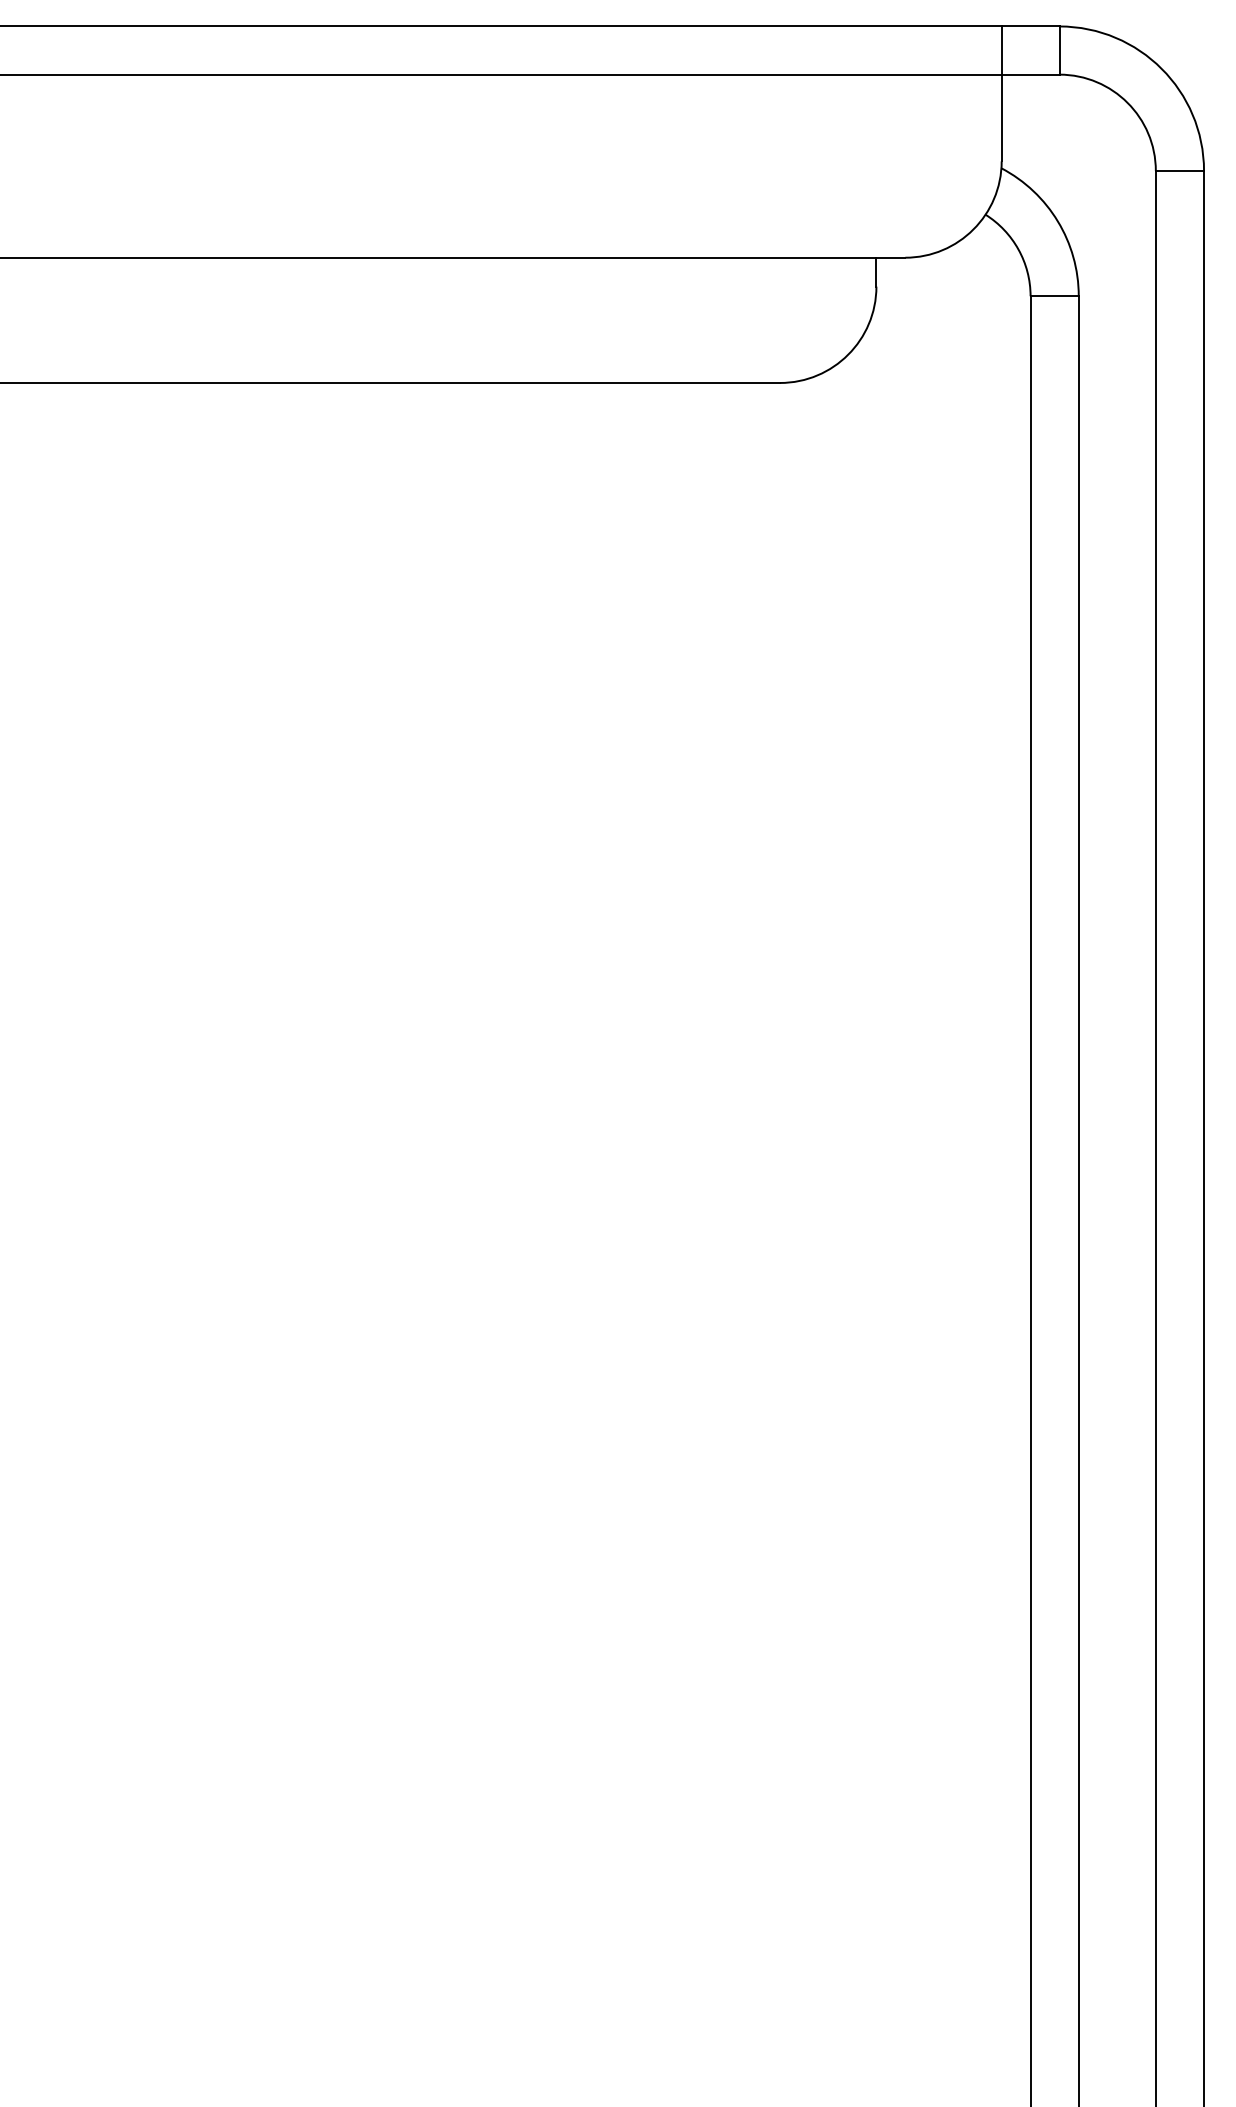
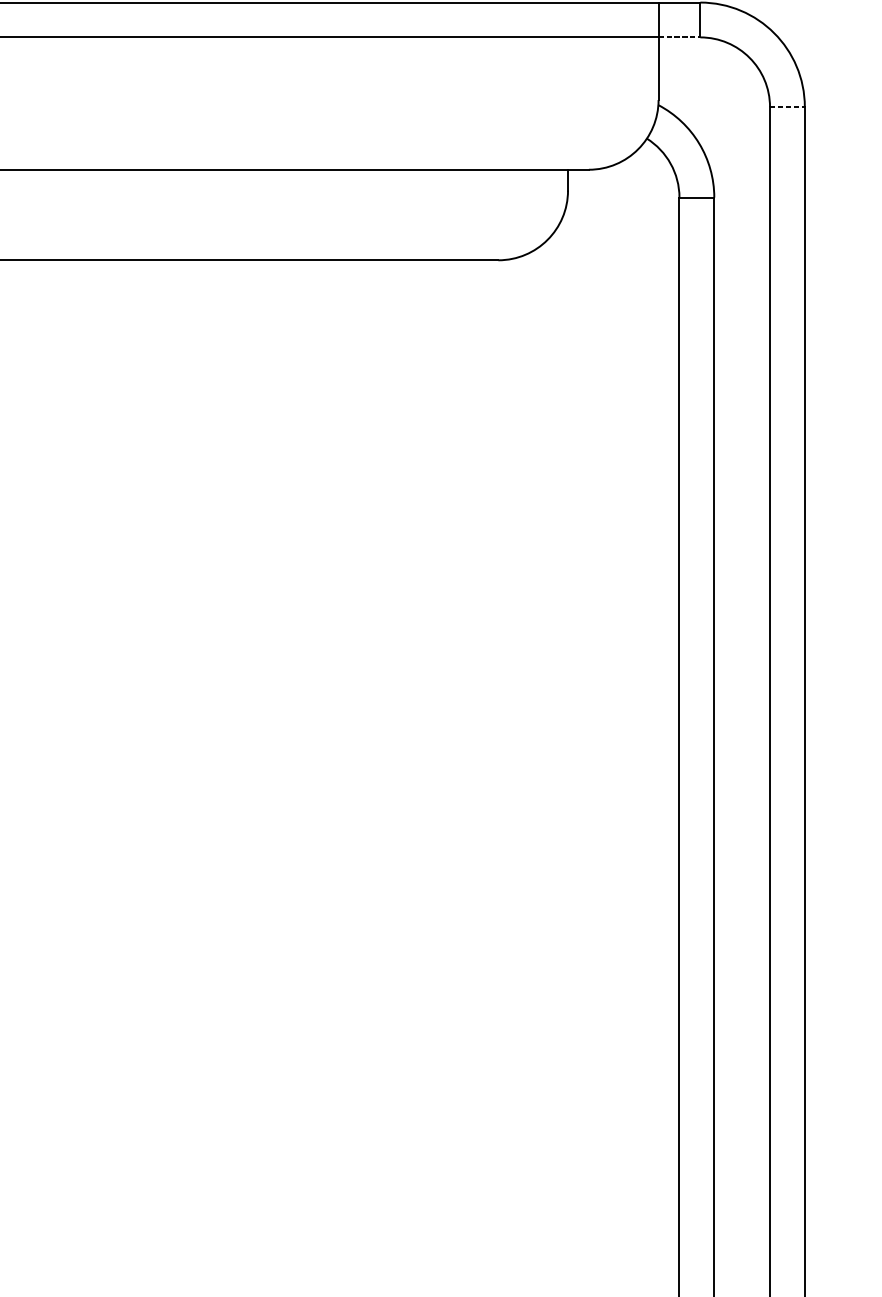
line: (1030, 74) -> (679, 37), solid -> dashed
line: (1180, 171) -> (787, 107), solid -> dashed

